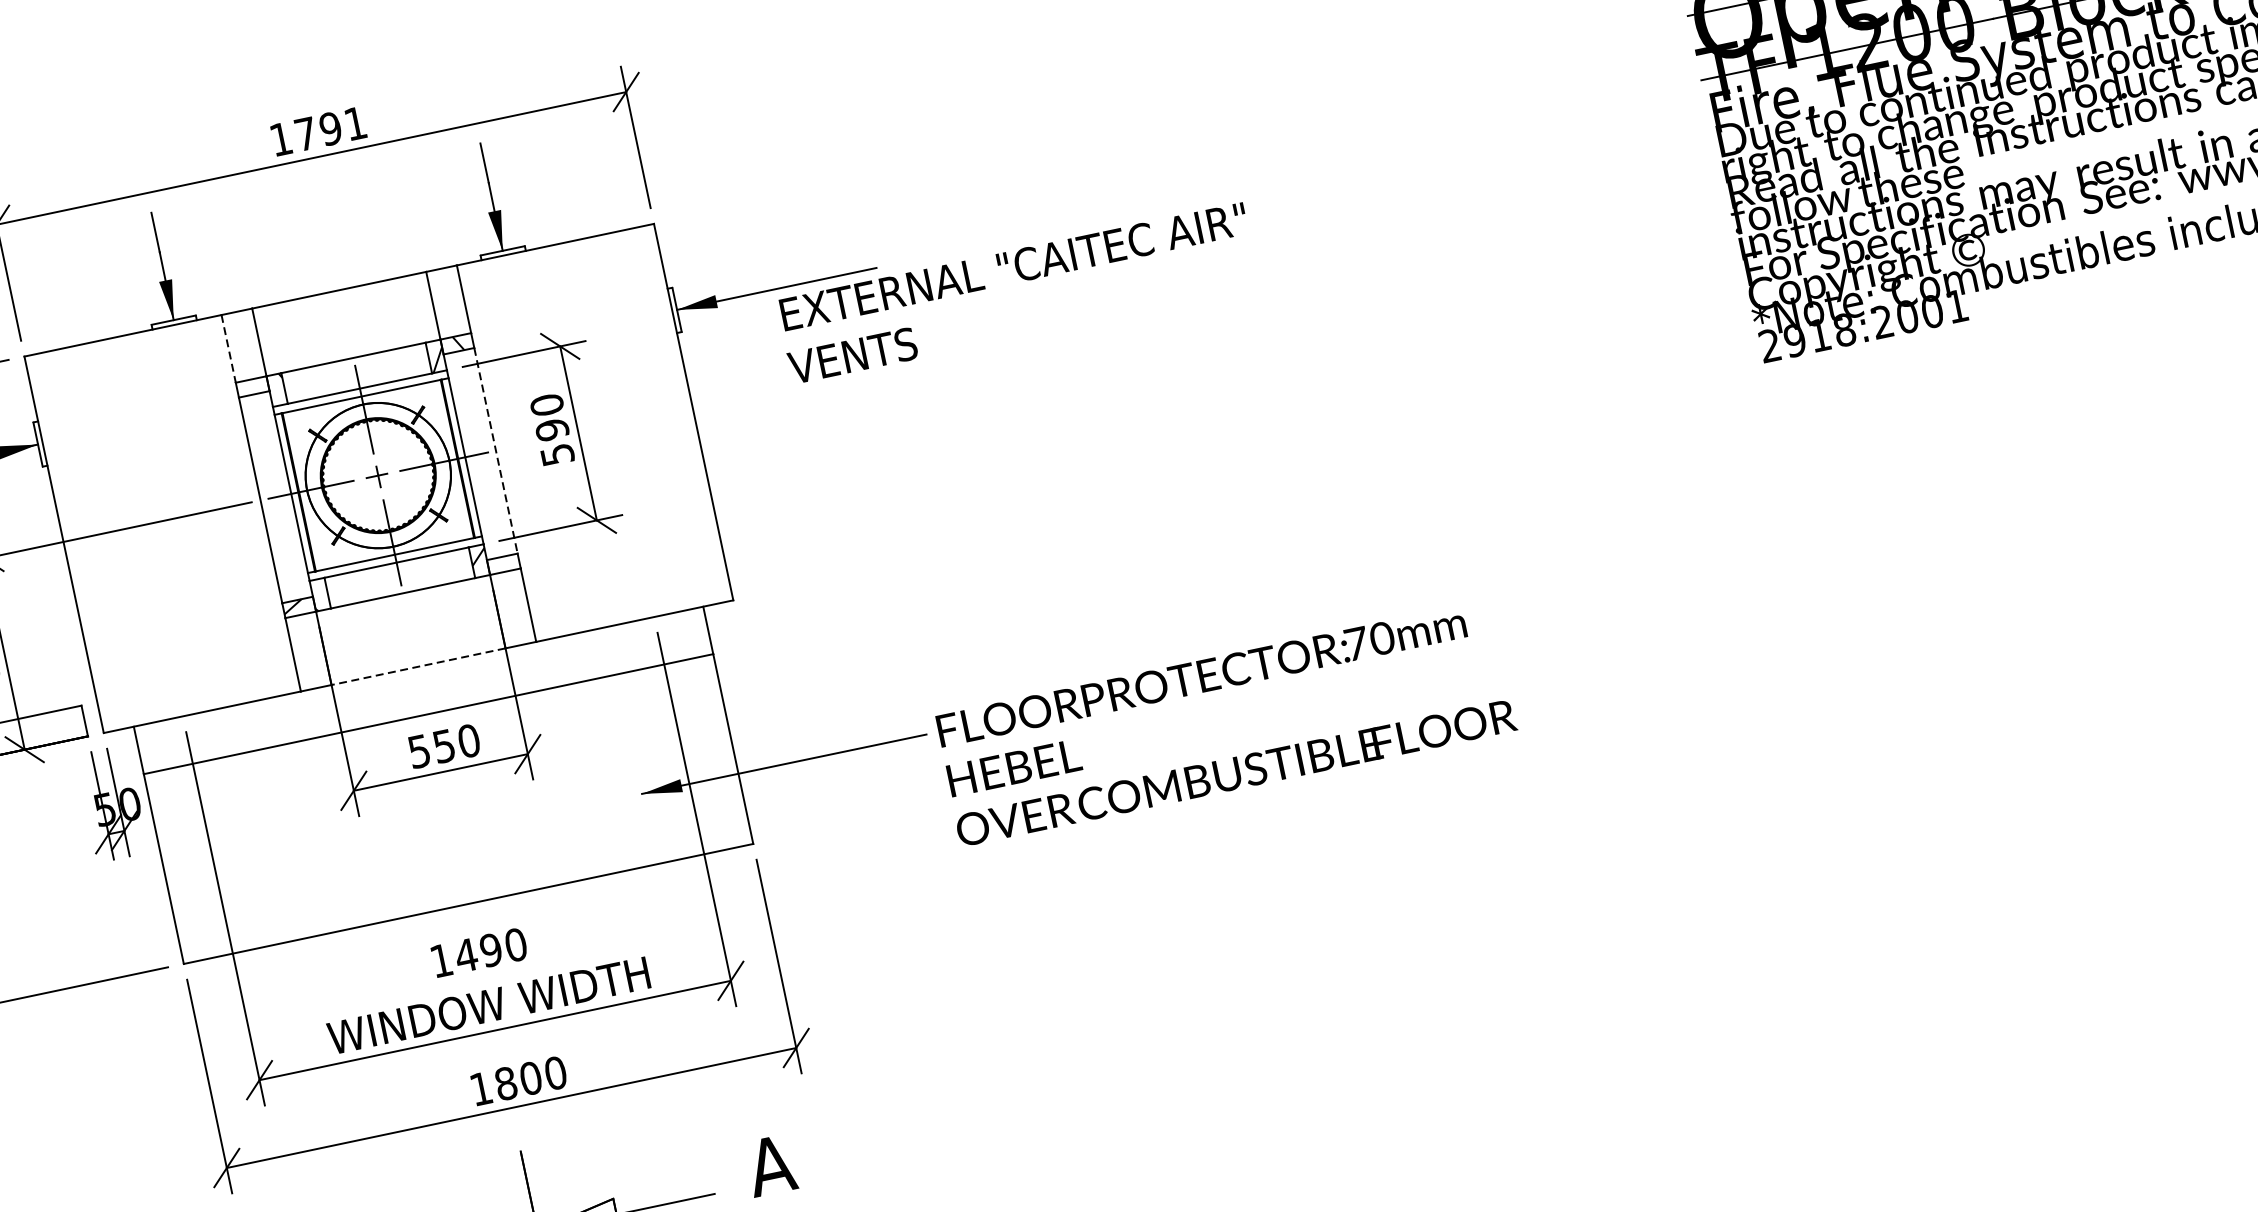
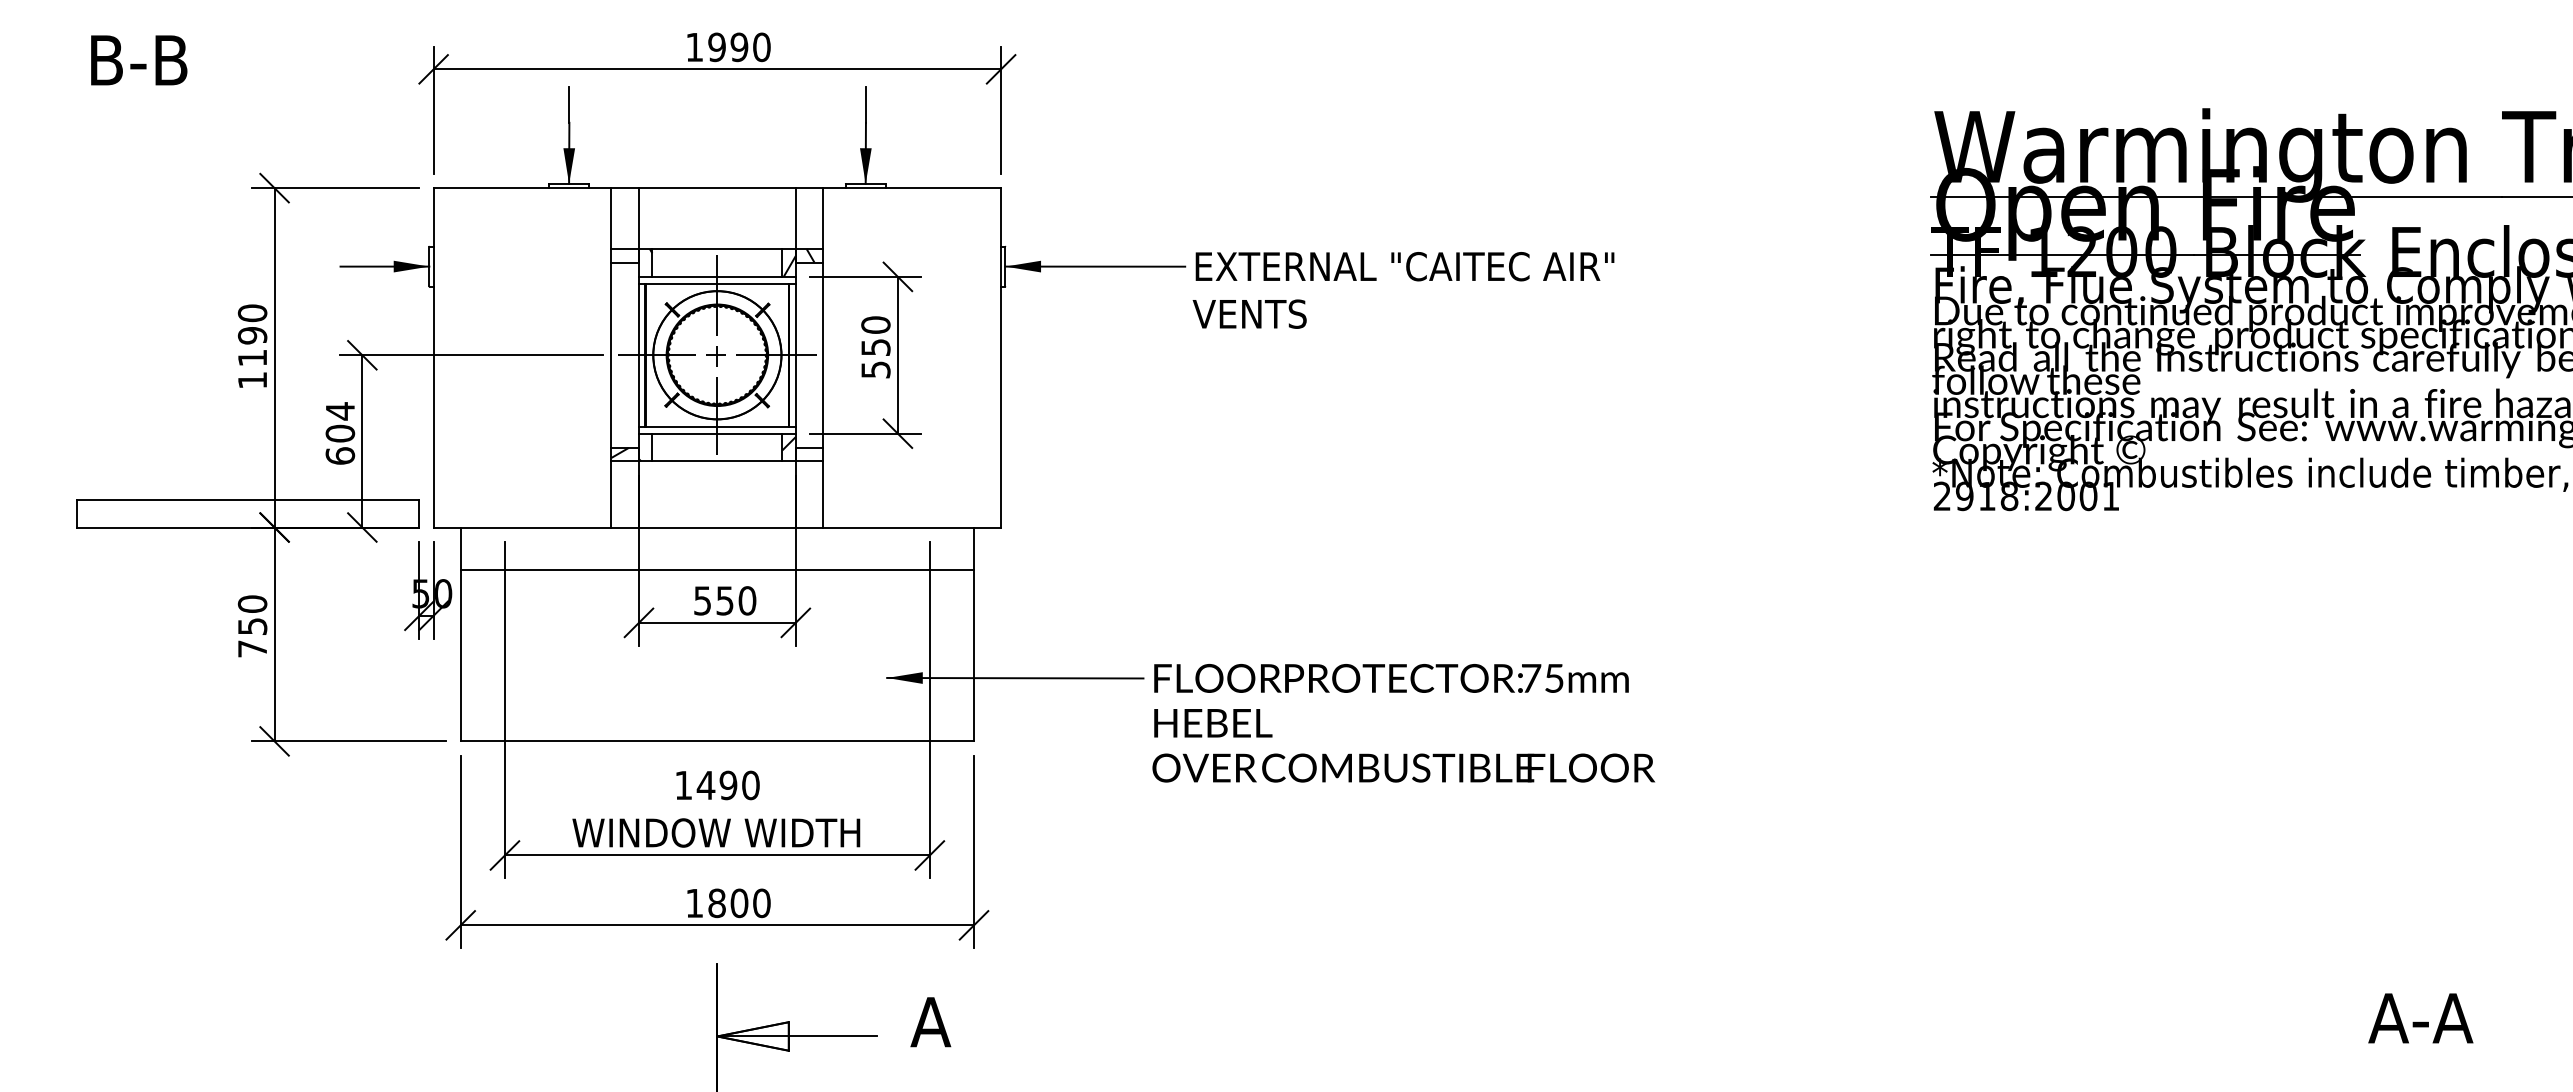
text: (330, 129) -> (739, 47), 1791 -> 1990
text: (1017, 293) -> (1403, 290), moved
line: (228, 348) -> (611, 218), dashed -> solid
text: (551, 430) -> (875, 347), 590 -> 550
line: (496, 451) -> (823, 355), dashed -> solid
text: (1382, 638) -> (1554, 678), 70mm -> 75mm
line: (417, 666) -> (716, 527), dashed -> solid

